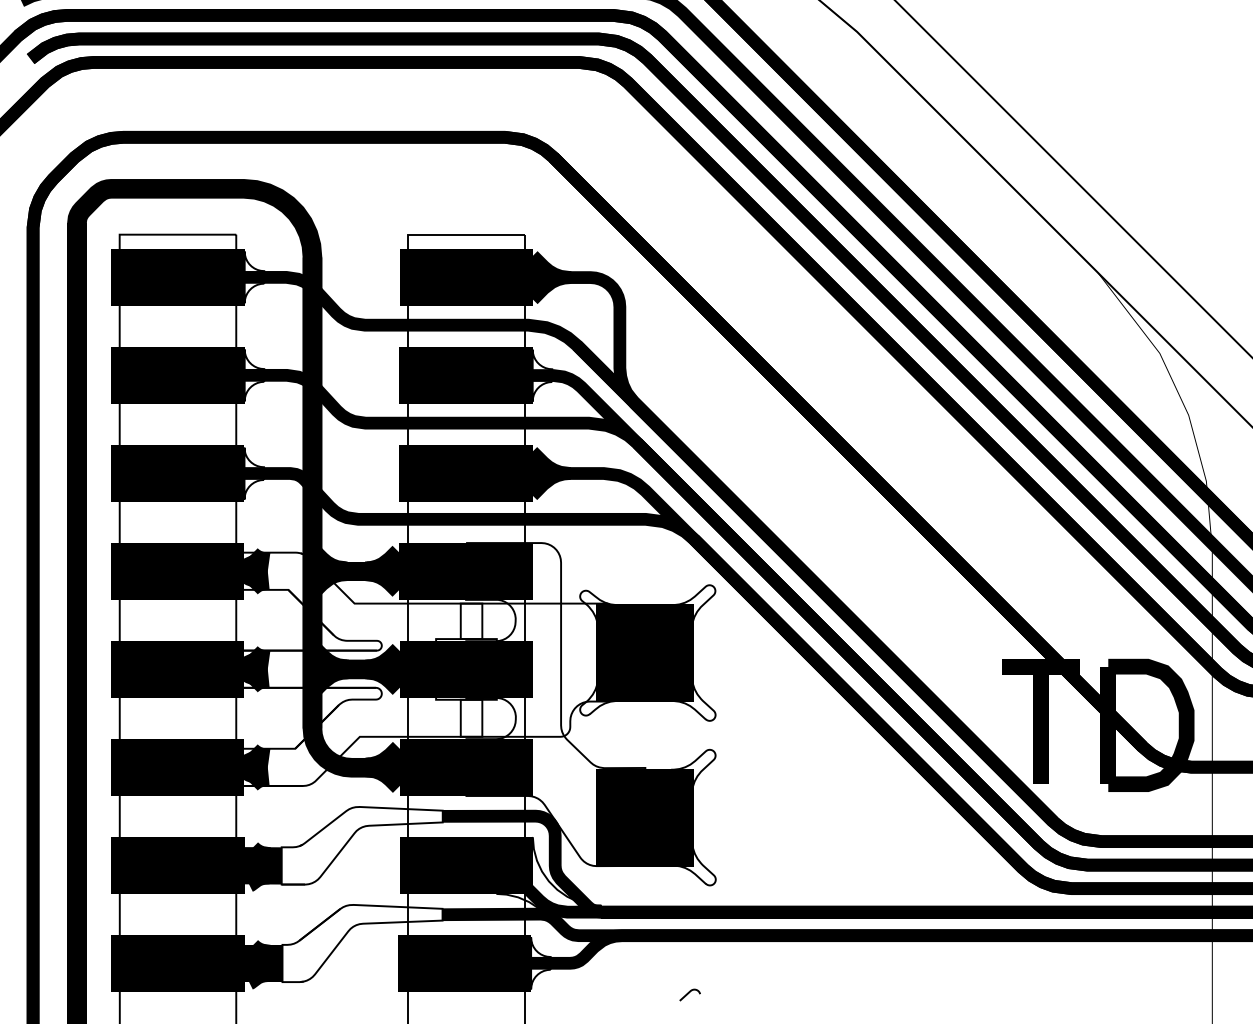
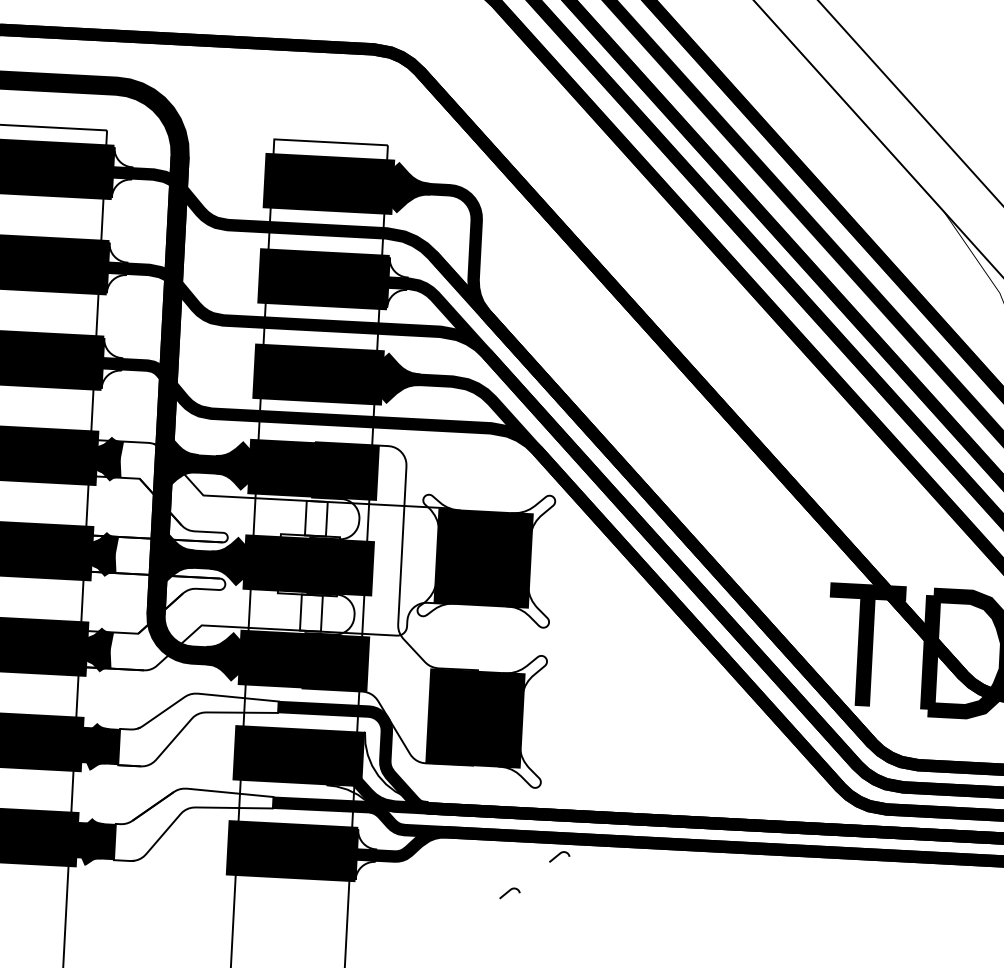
curve: (738, 953) -> (559, 855), added

